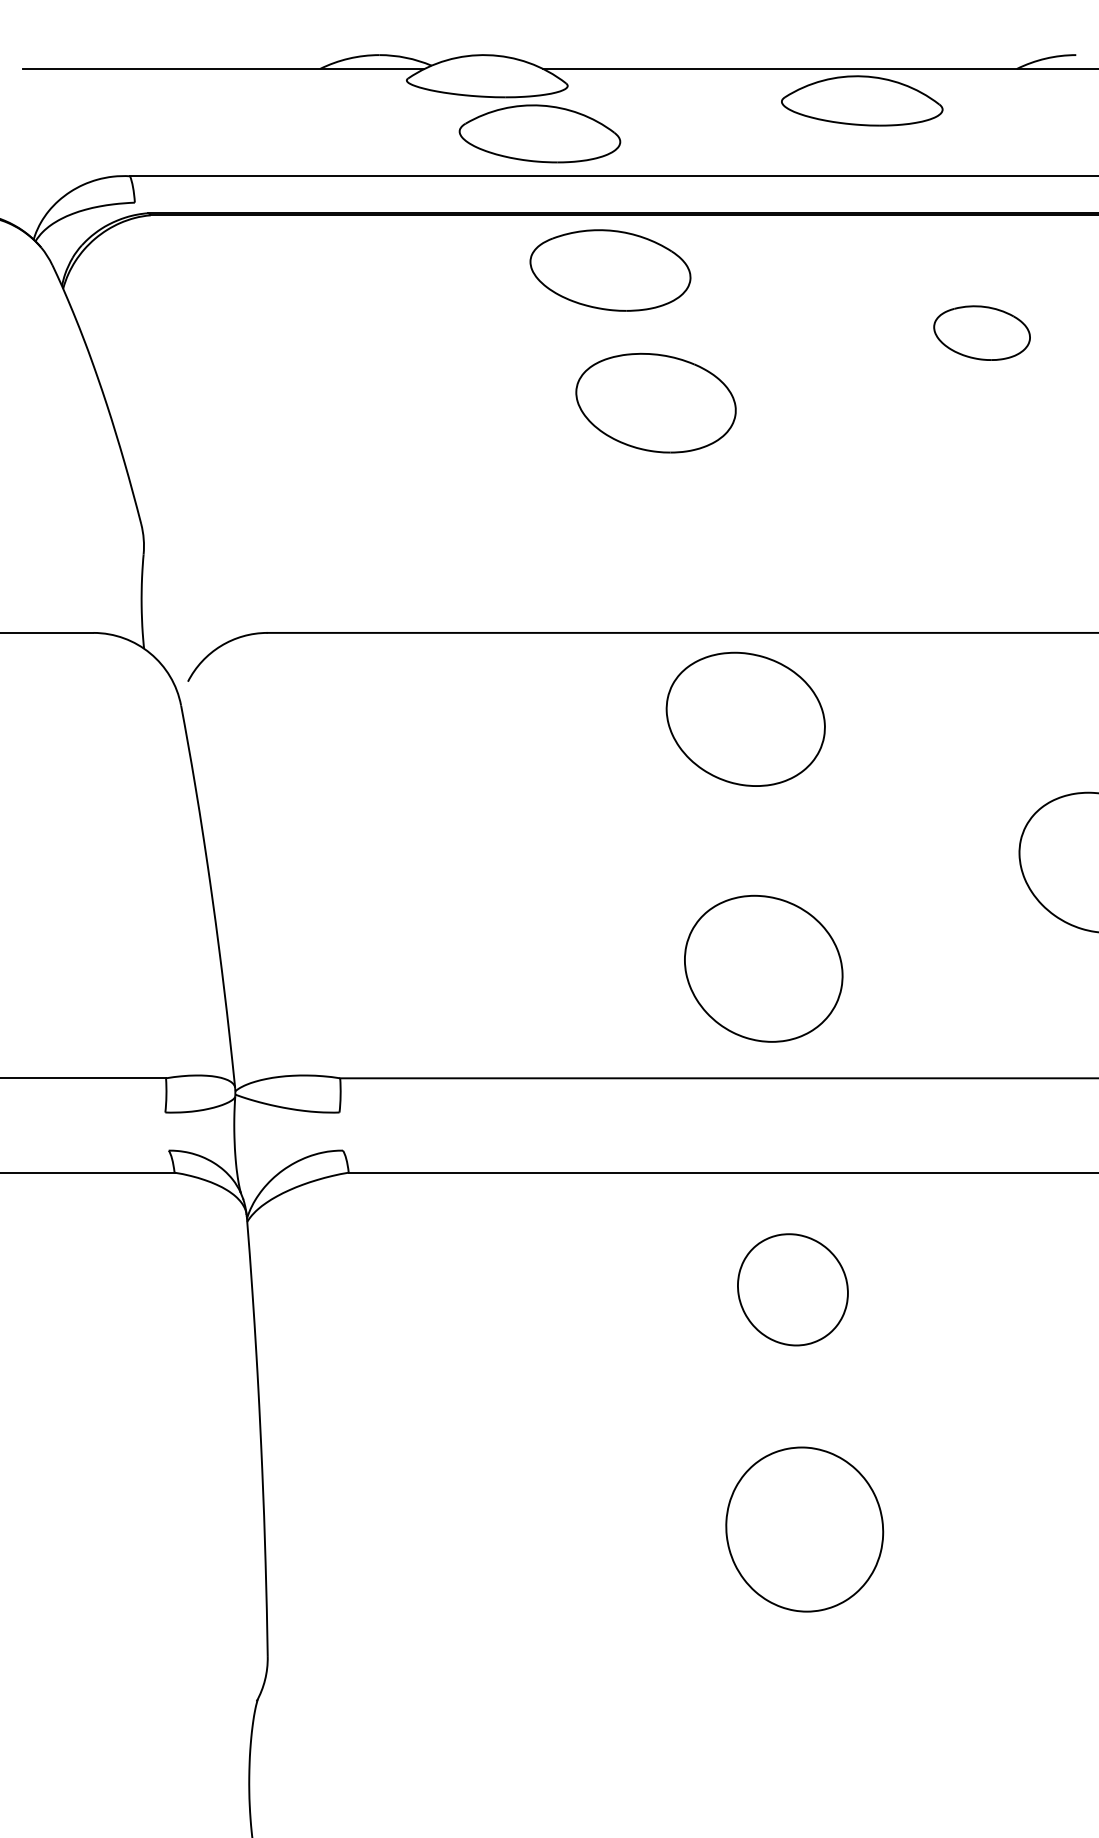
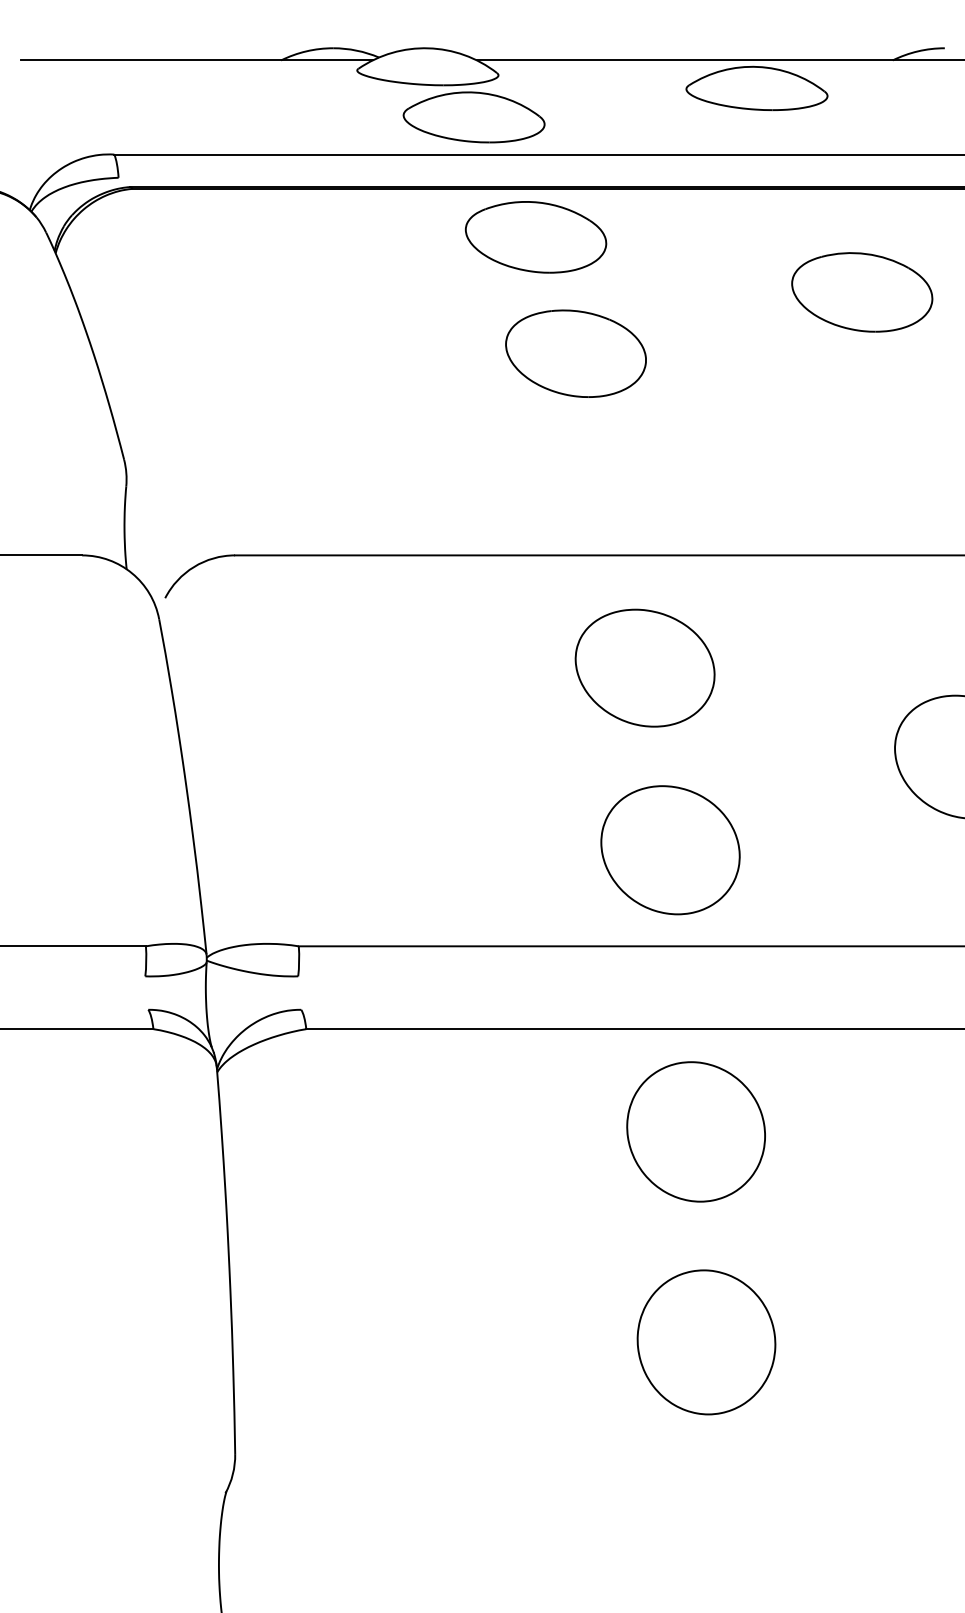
part: (981, 332) -> (861, 291), size x1.67
part: (745, 718) -> (644, 667), moved
part: (792, 1289) -> (695, 1131), size x1.43

